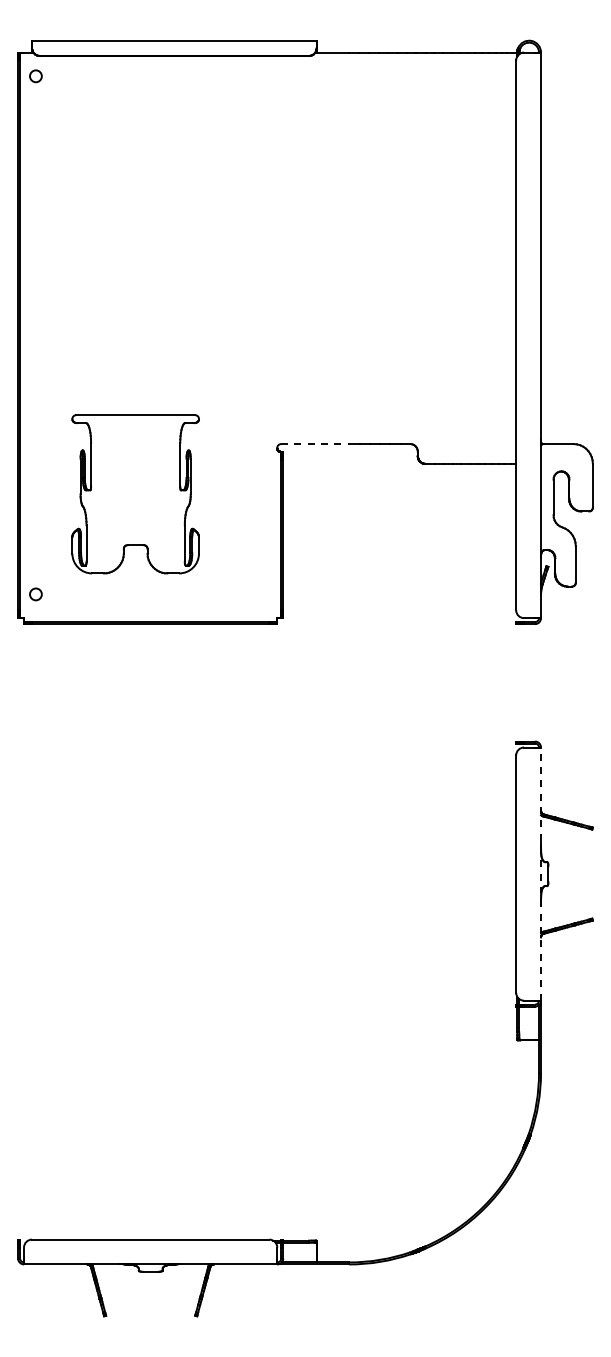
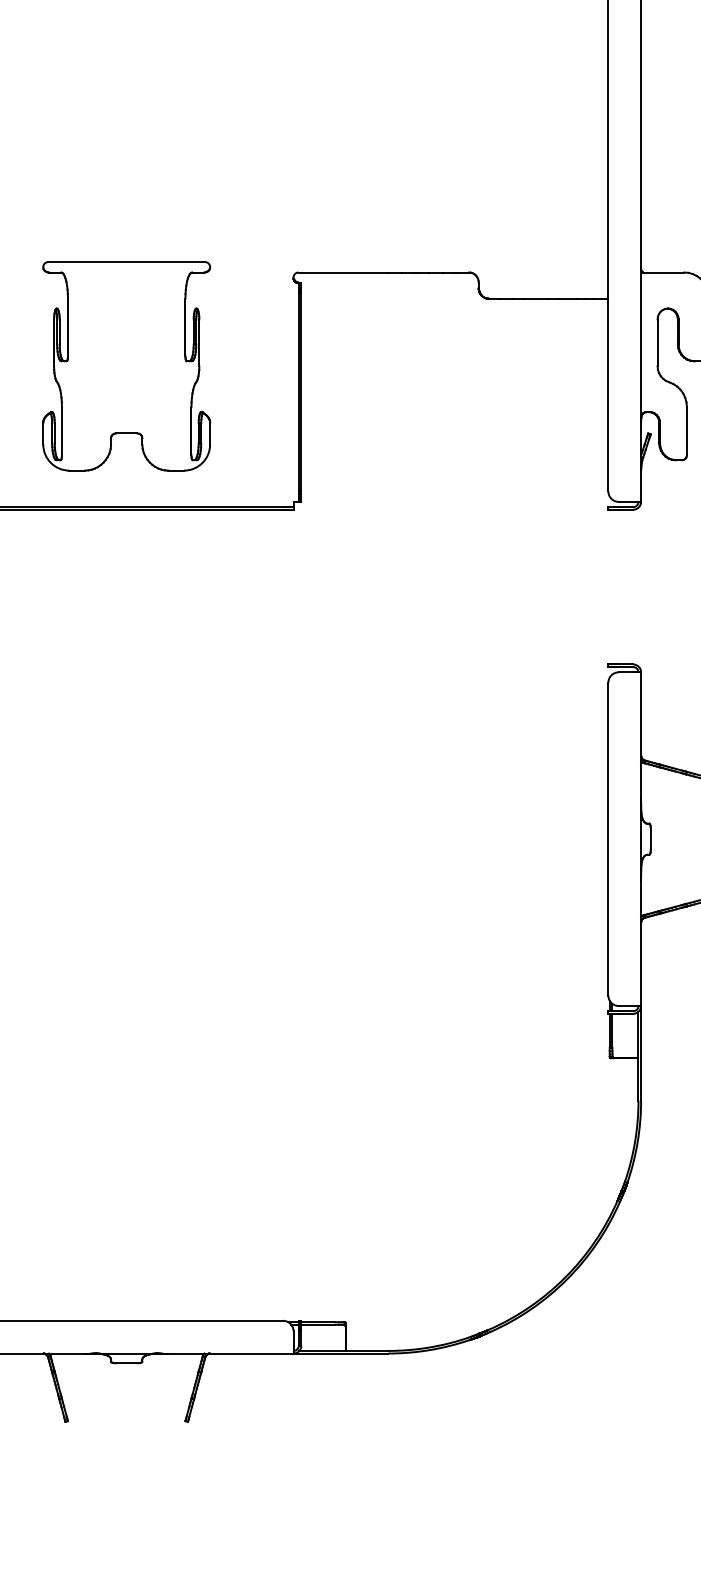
line: (315, 444) -> (343, 273), dashed -> solid
part: (135, 494) -> (126, 366), moved
line: (541, 874) -> (641, 839), dashed -> solid

